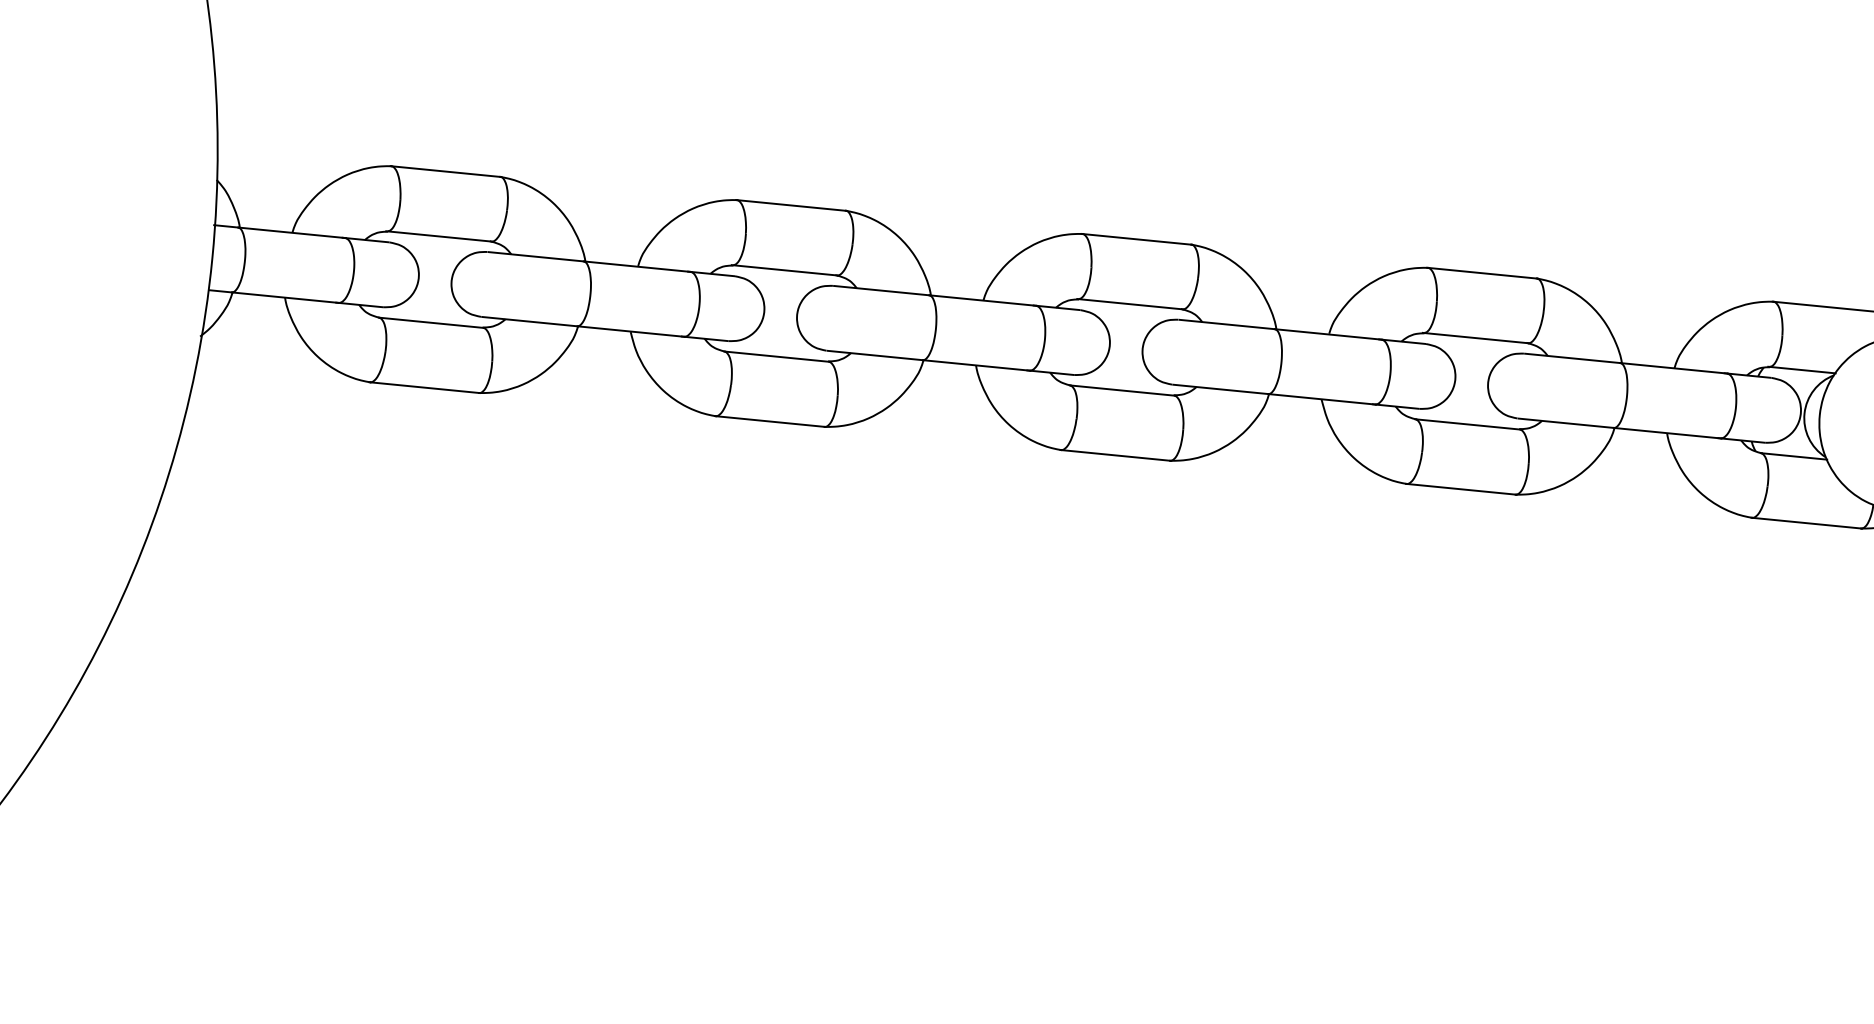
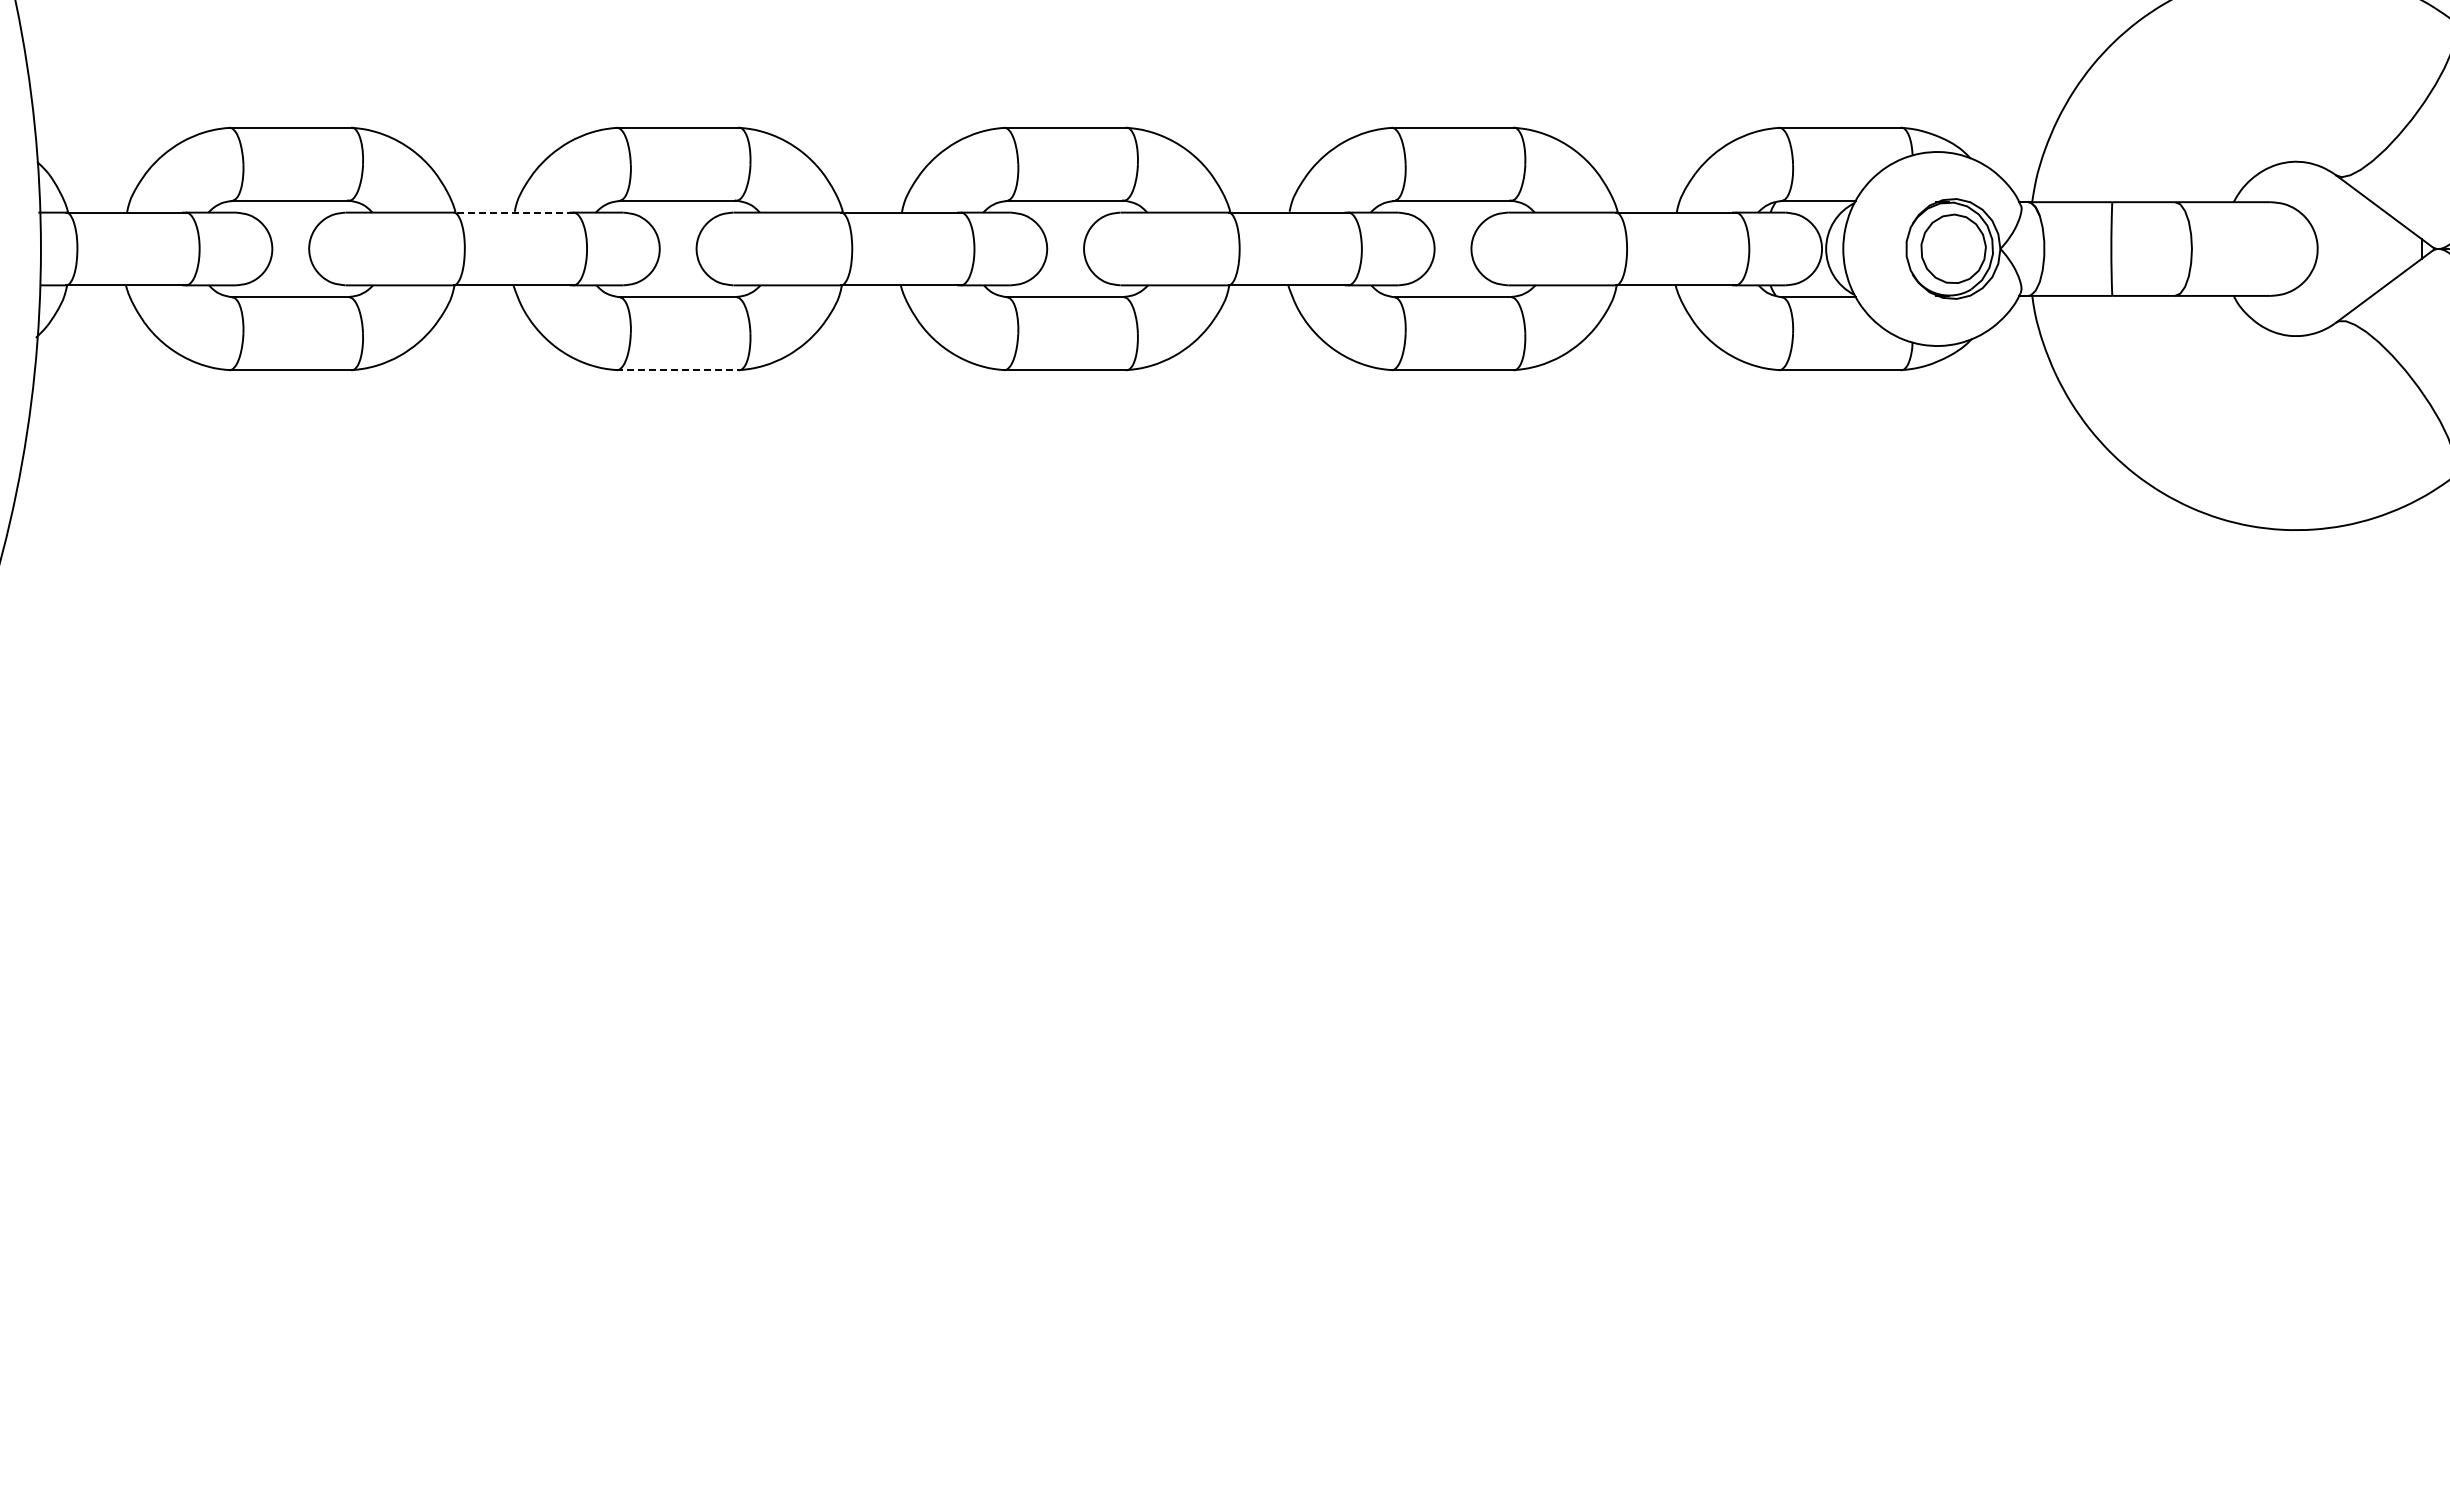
line: (637, 266) -> (513, 212), solid -> dashed
line: (770, 421) -> (678, 370), solid -> dashed

